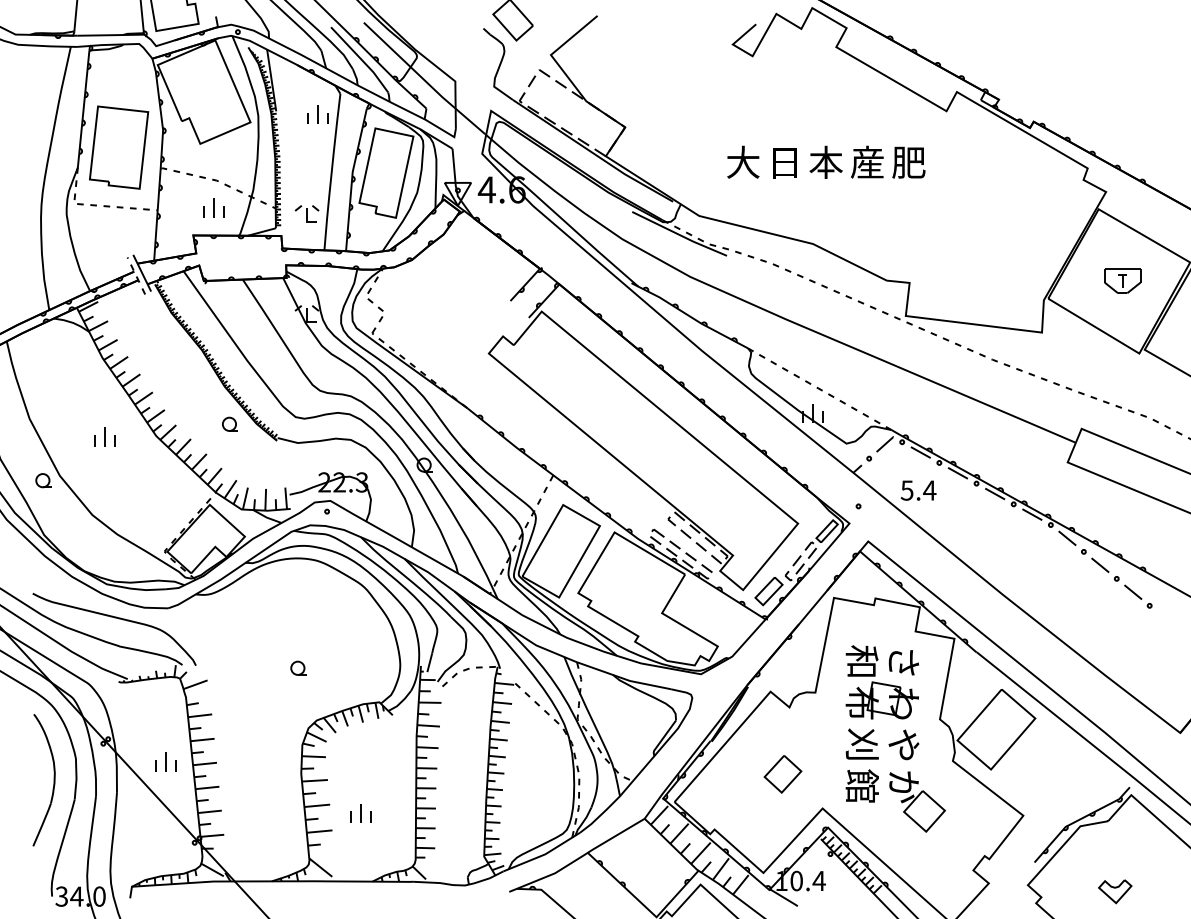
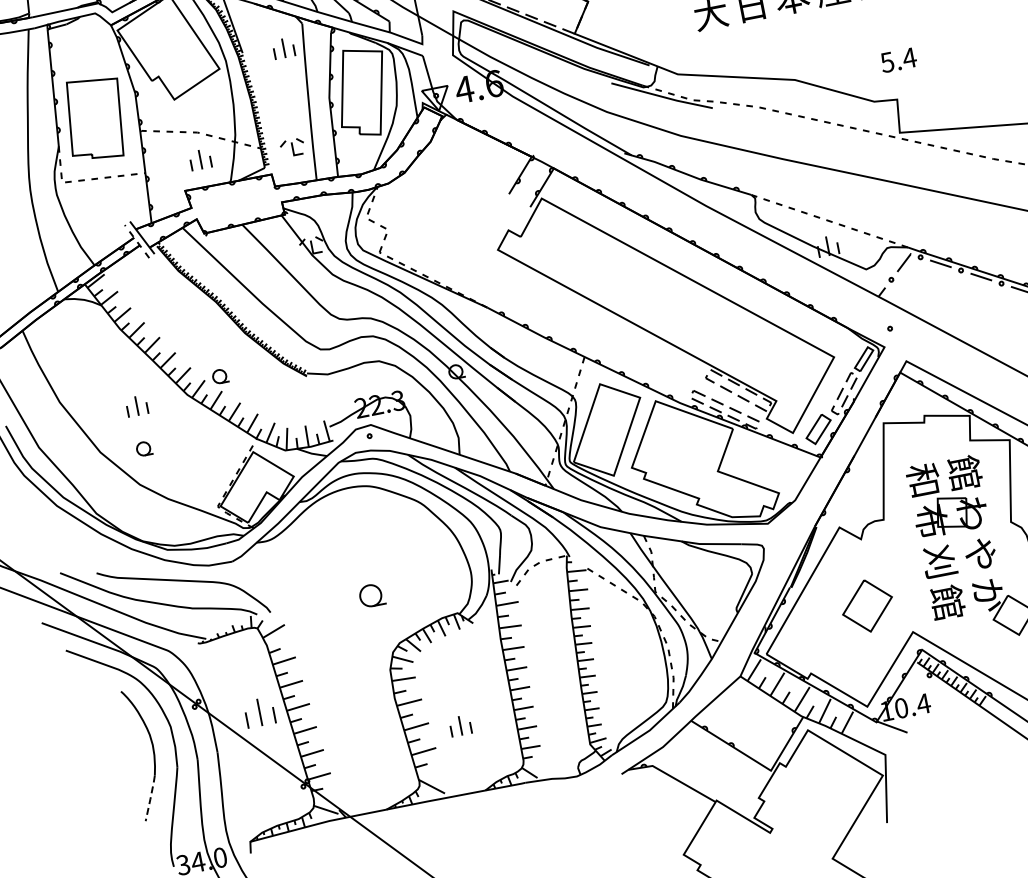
part: (229, 423) -> (219, 375), moved
part: (43, 480) -> (144, 448), moved
text: (918, 490) -> (898, 60), moved
text: (903, 661) -> (964, 472), さ -> 館
part: (298, 667) -> (371, 594), size x1.6
part: (165, 761) -> (259, 712), size x1.4
part: (782, 774) -> (867, 606), size x1.4
line: (42, 824) -> (150, 797), solid -> dashed

